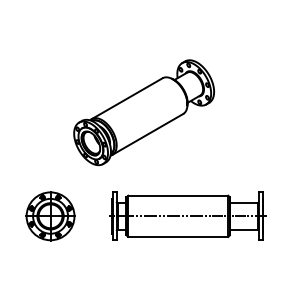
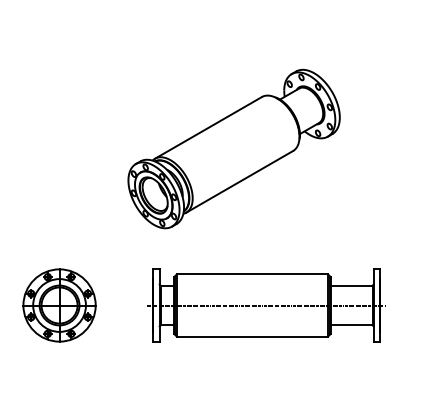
part: (143, 112) -> (233, 148), moved

